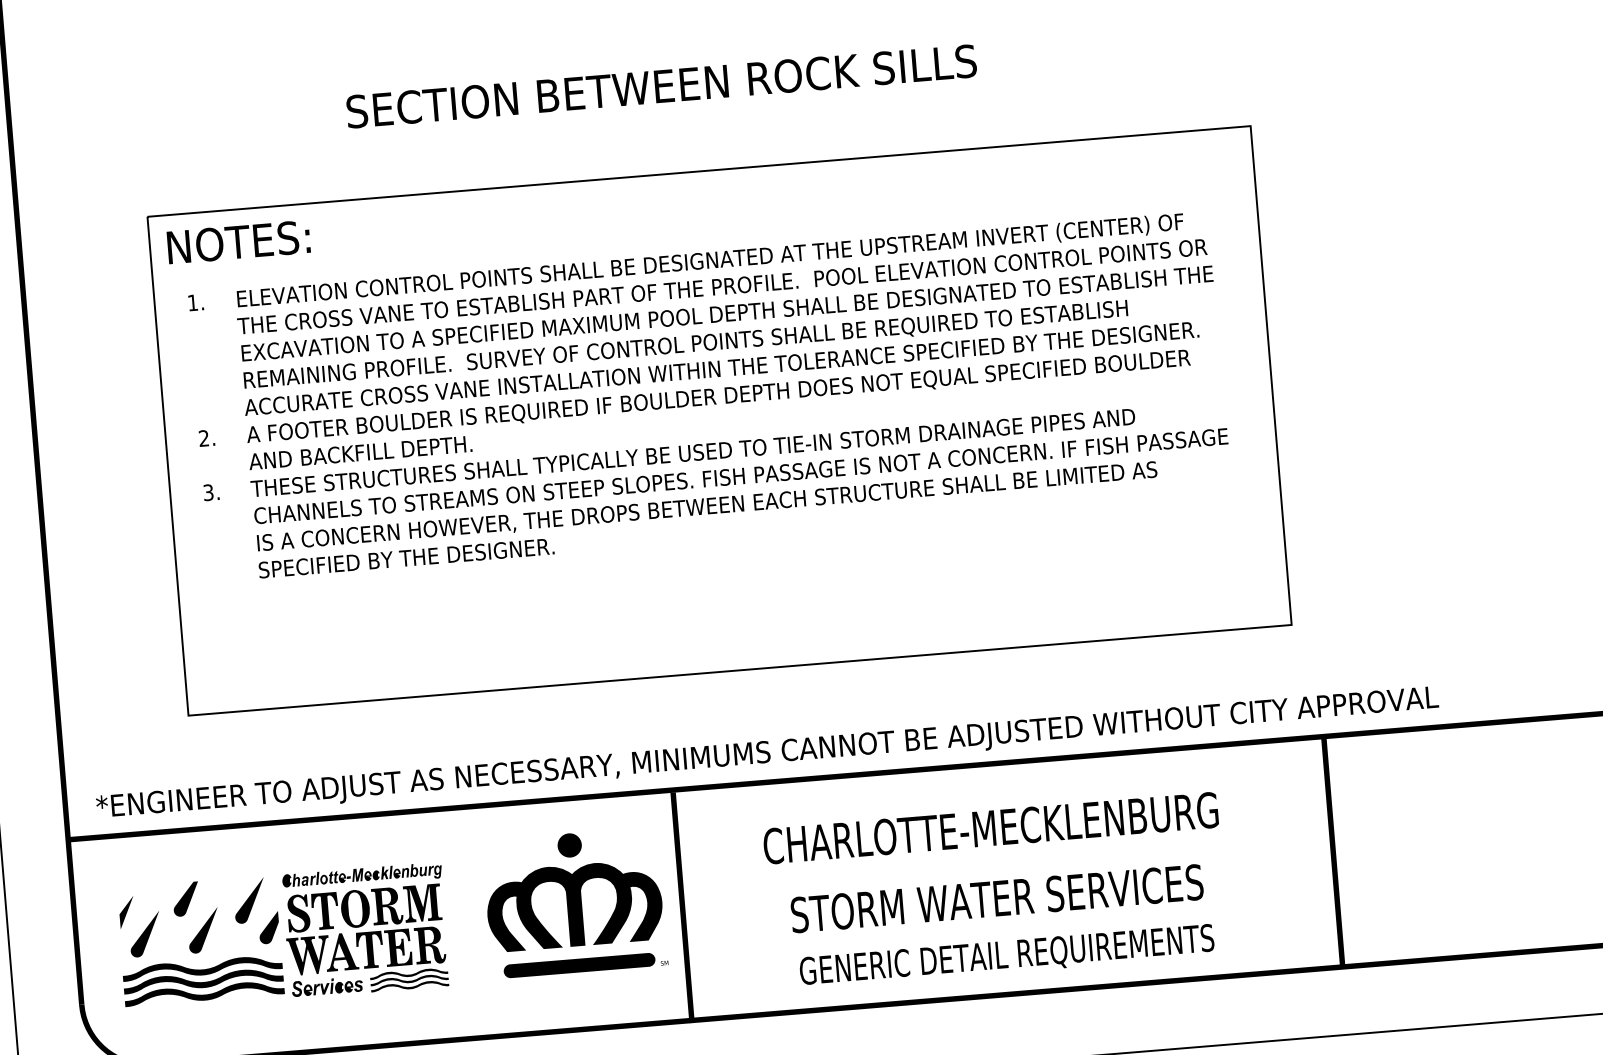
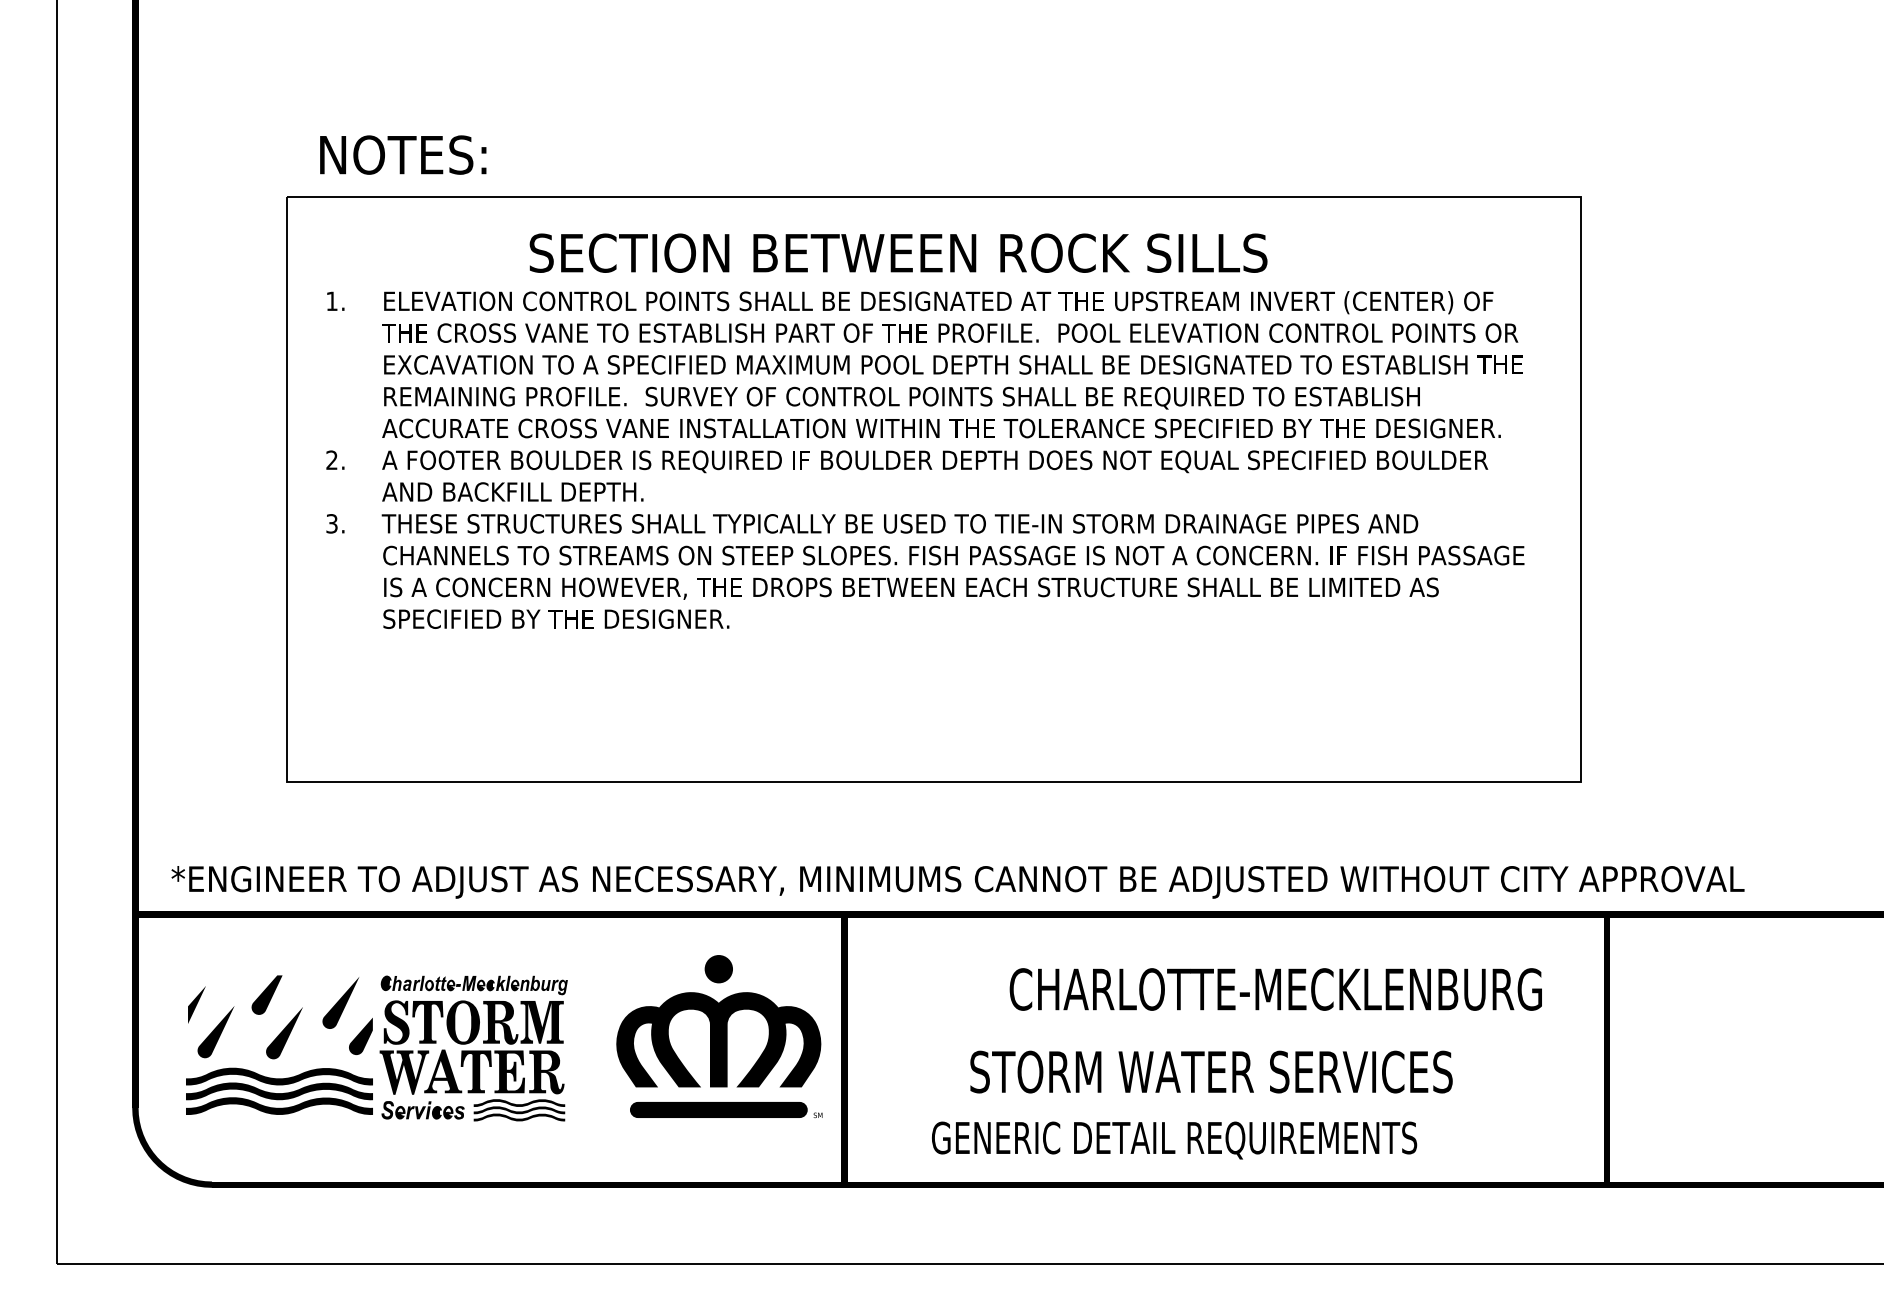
text: (661, 85) -> (898, 252), moved
text: (238, 241) -> (403, 154), moved
text: (990, 828) -> (1275, 989), moved
text: (1007, 956) -> (1174, 1140), moved

